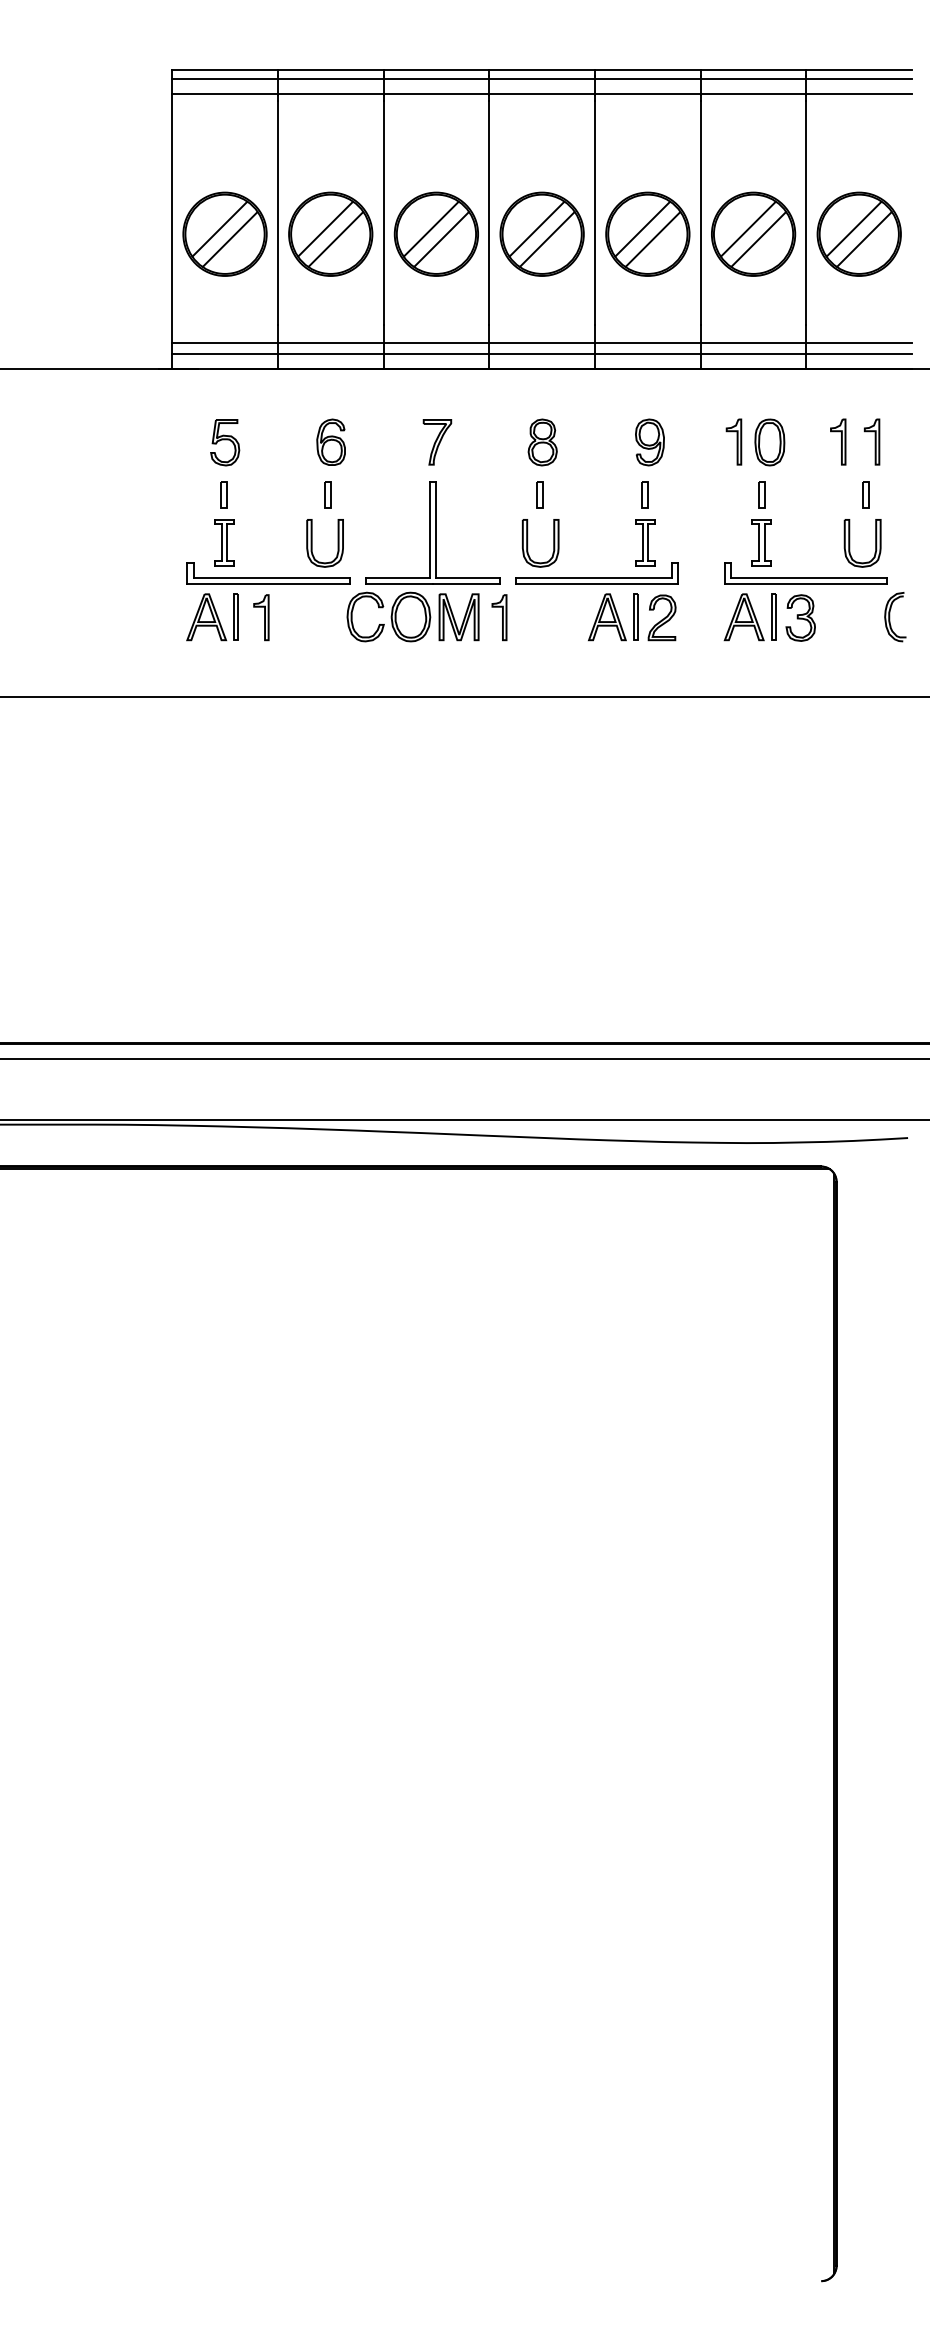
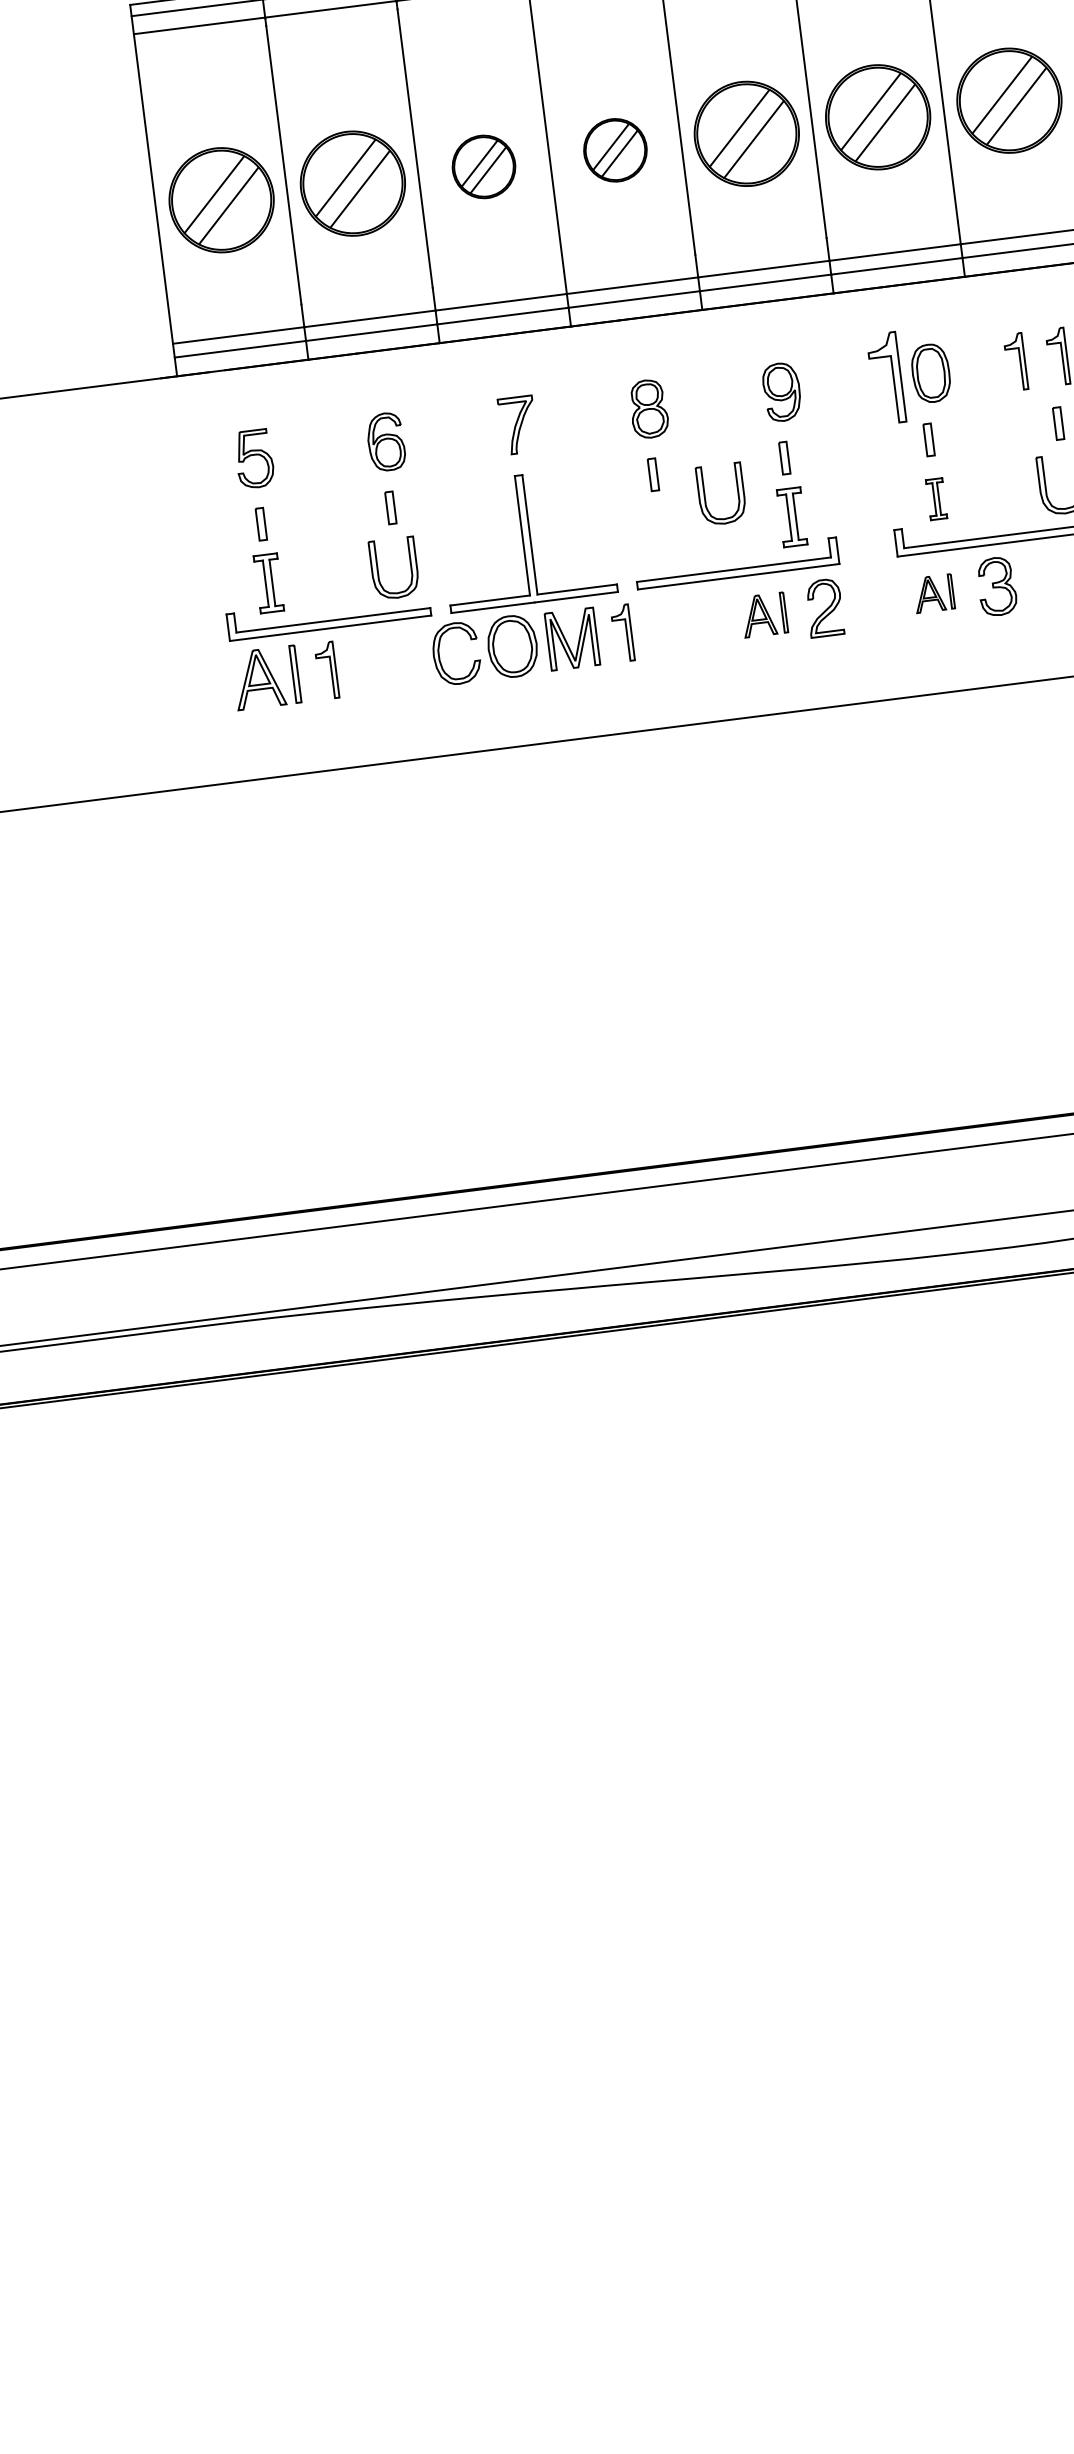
part: (435, 233) -> (482, 166), size x0.6
part: (541, 233) -> (614, 149), size x0.6
part: (733, 441) -> (885, 377), size x1.6
part: (761, 542) -> (936, 498), size x0.7
part: (528, 543) -> (706, 496), moved
part: (613, 617) -> (764, 615), size x0.7
part: (749, 617) -> (933, 593), size x0.6

